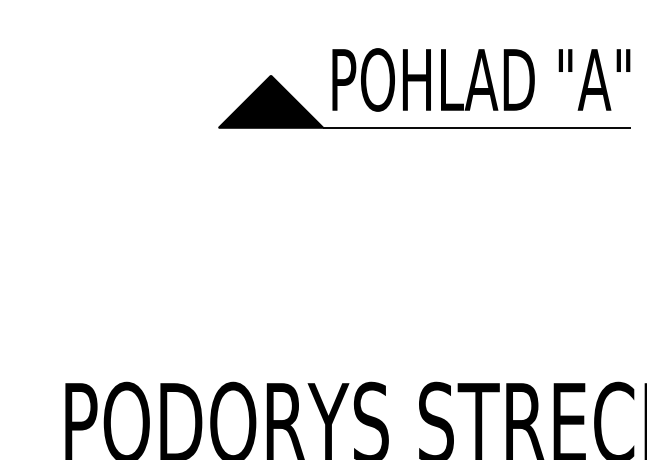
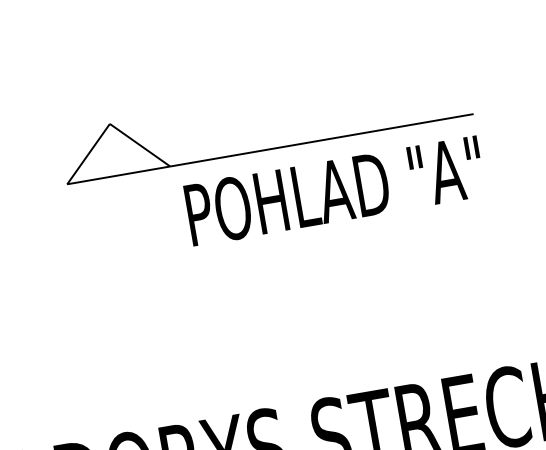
text: (481, 79) -> (334, 190), moved
fill: (270, 101) -> (113, 149), removed

